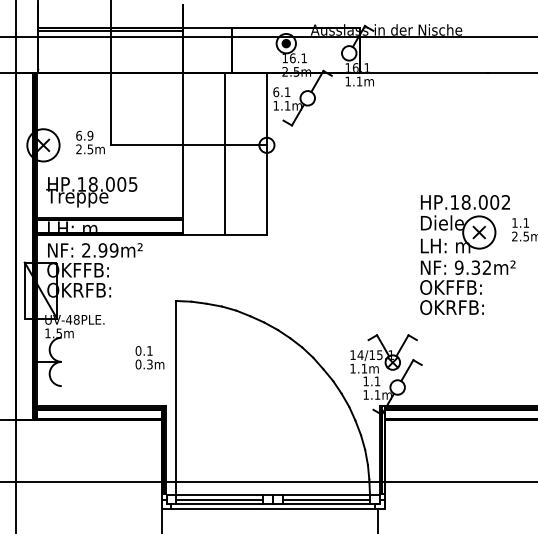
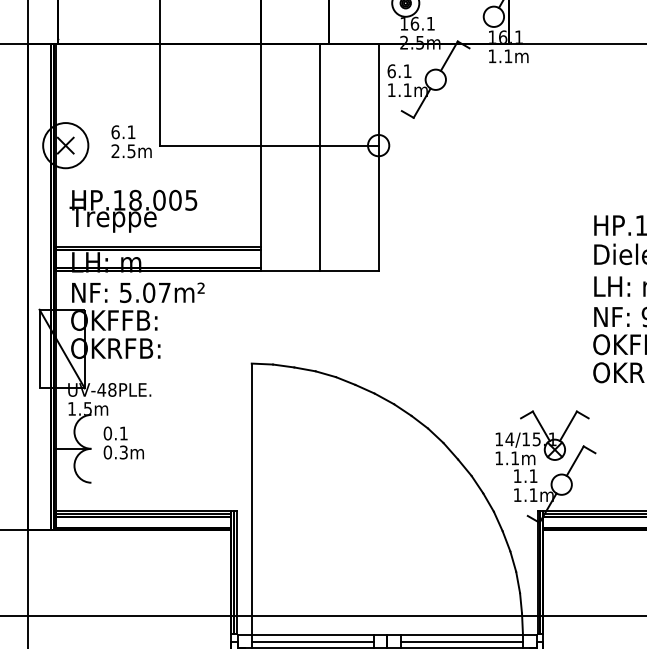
text: (90, 135) -> (131, 131), 6.9 -> 6.1
text: (100, 250) -> (145, 292), 2.99m² -> 5.07m²
text: (149, 357) -> (123, 442), moved

